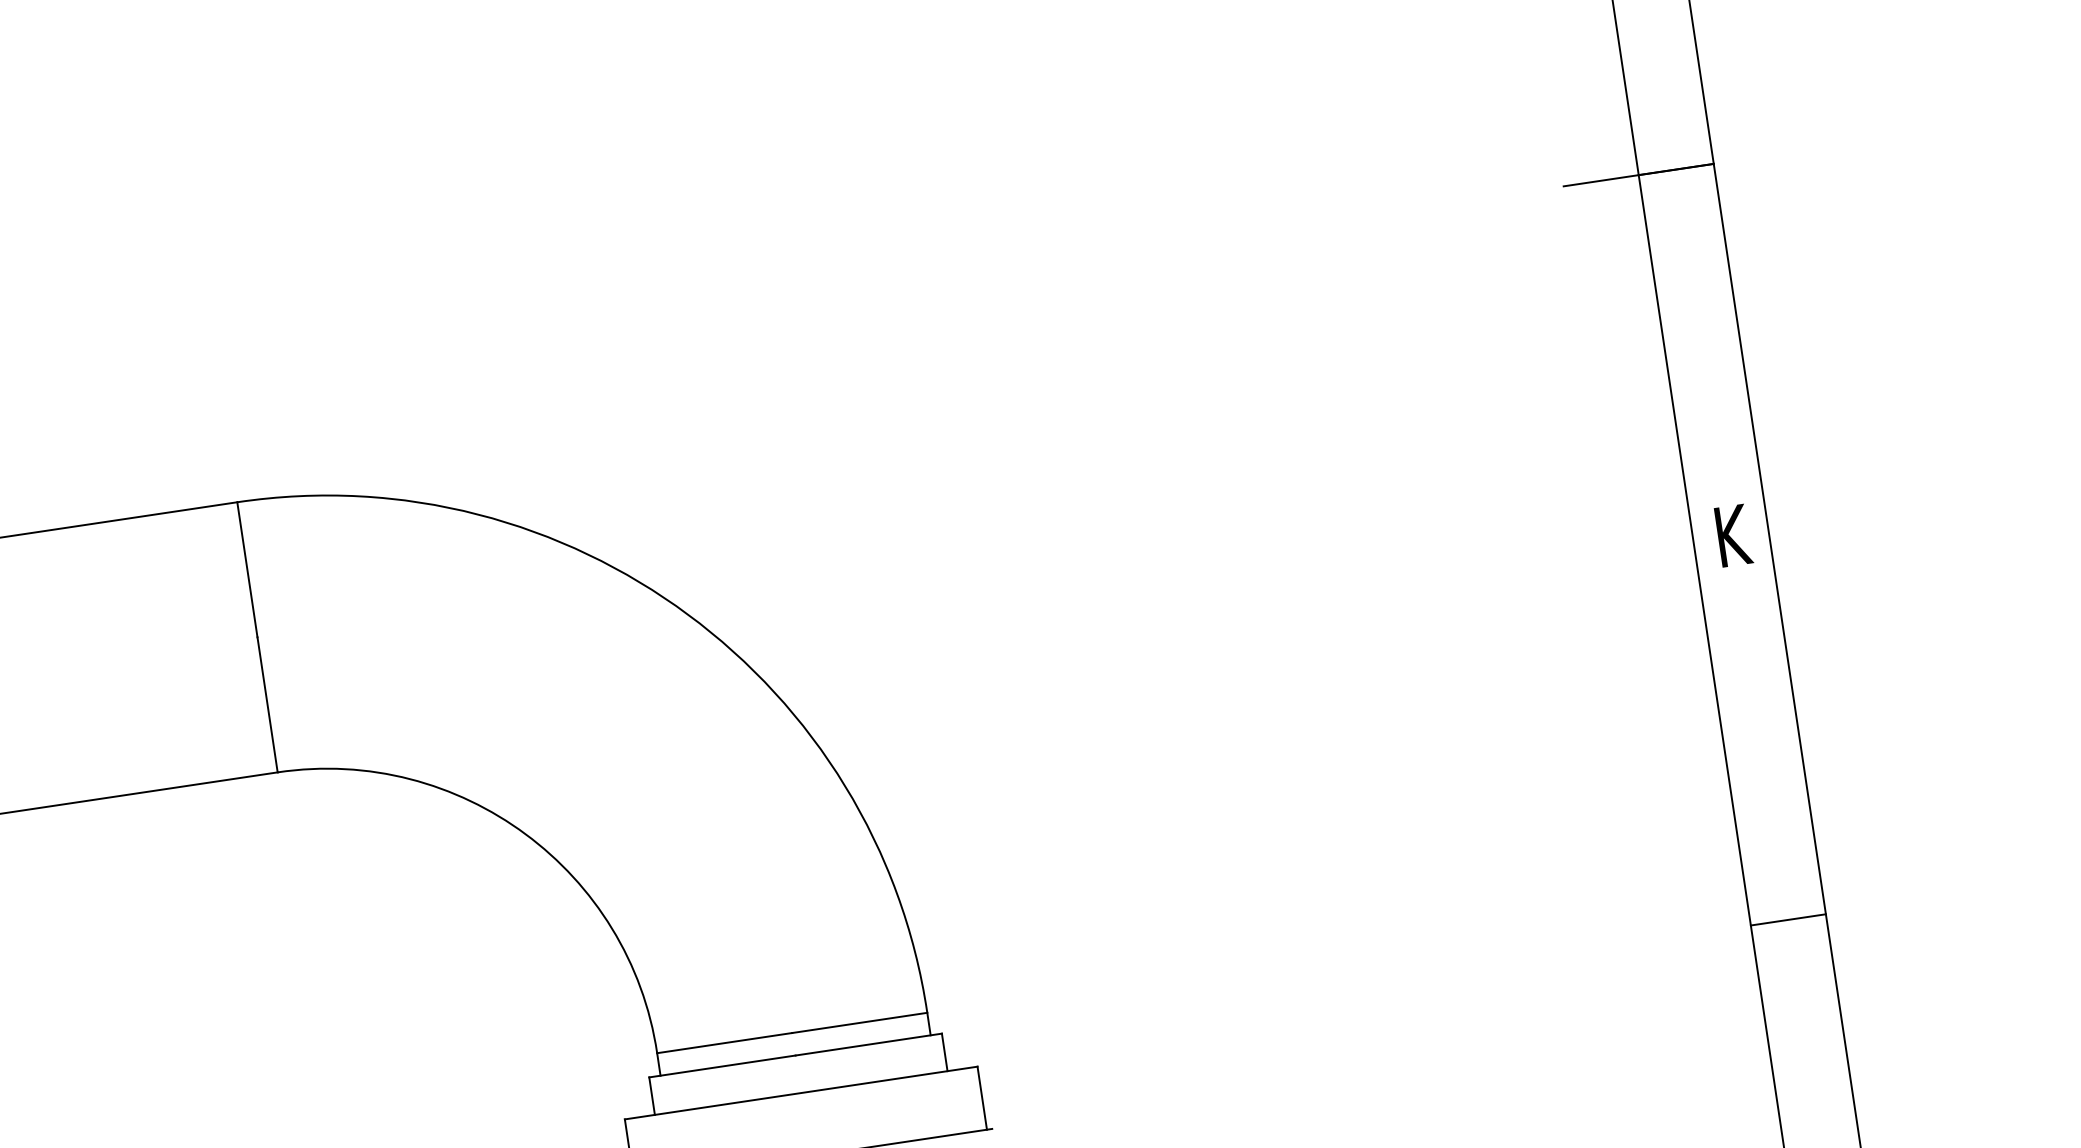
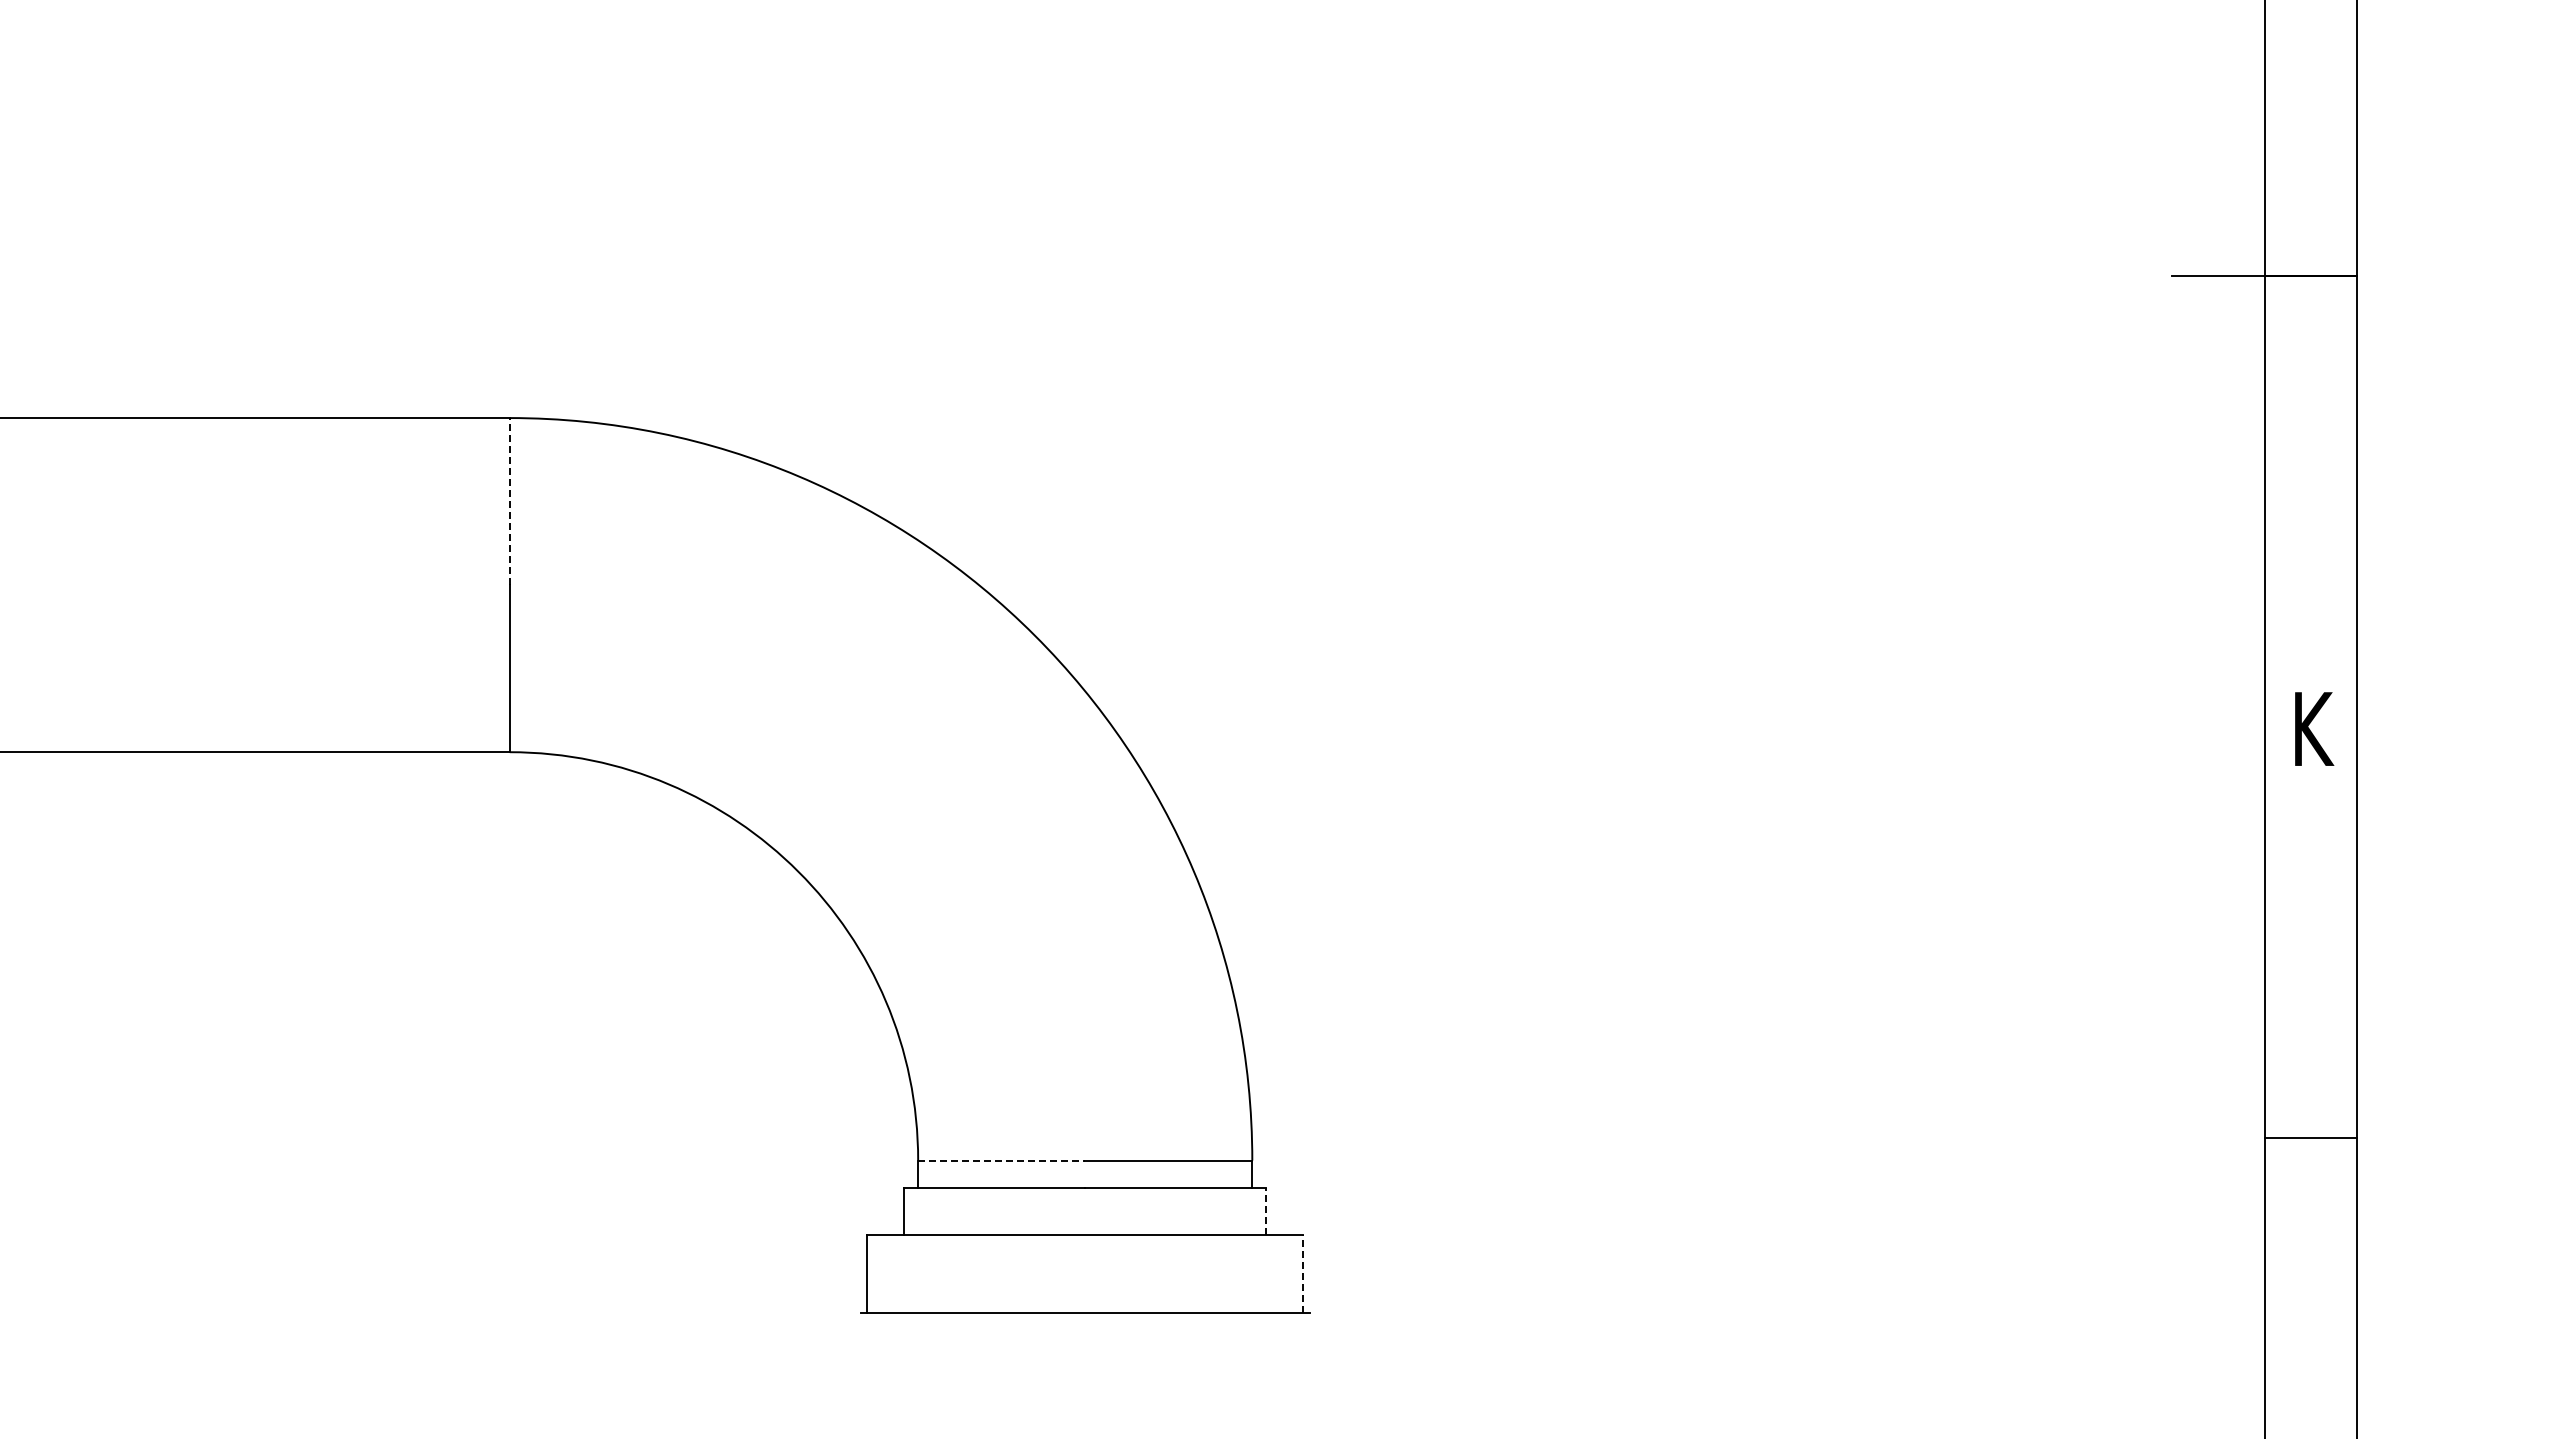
line: (247, 569) -> (509, 501), solid -> dashed
line: (1787, 919) -> (2310, 1137), moved
line: (724, 1043) -> (1001, 1160), solid -> dashed
line: (944, 1052) -> (1266, 1211), solid -> dashed
line: (982, 1097) -> (1303, 1273), solid -> dashed

